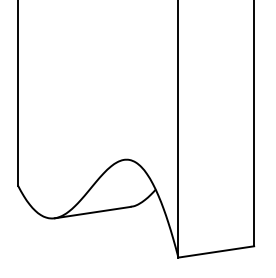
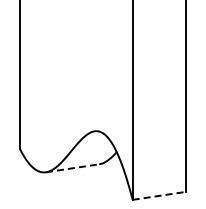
line: (92, 212) -> (72, 168), solid -> dashed
line: (216, 251) -> (159, 195), solid -> dashed

